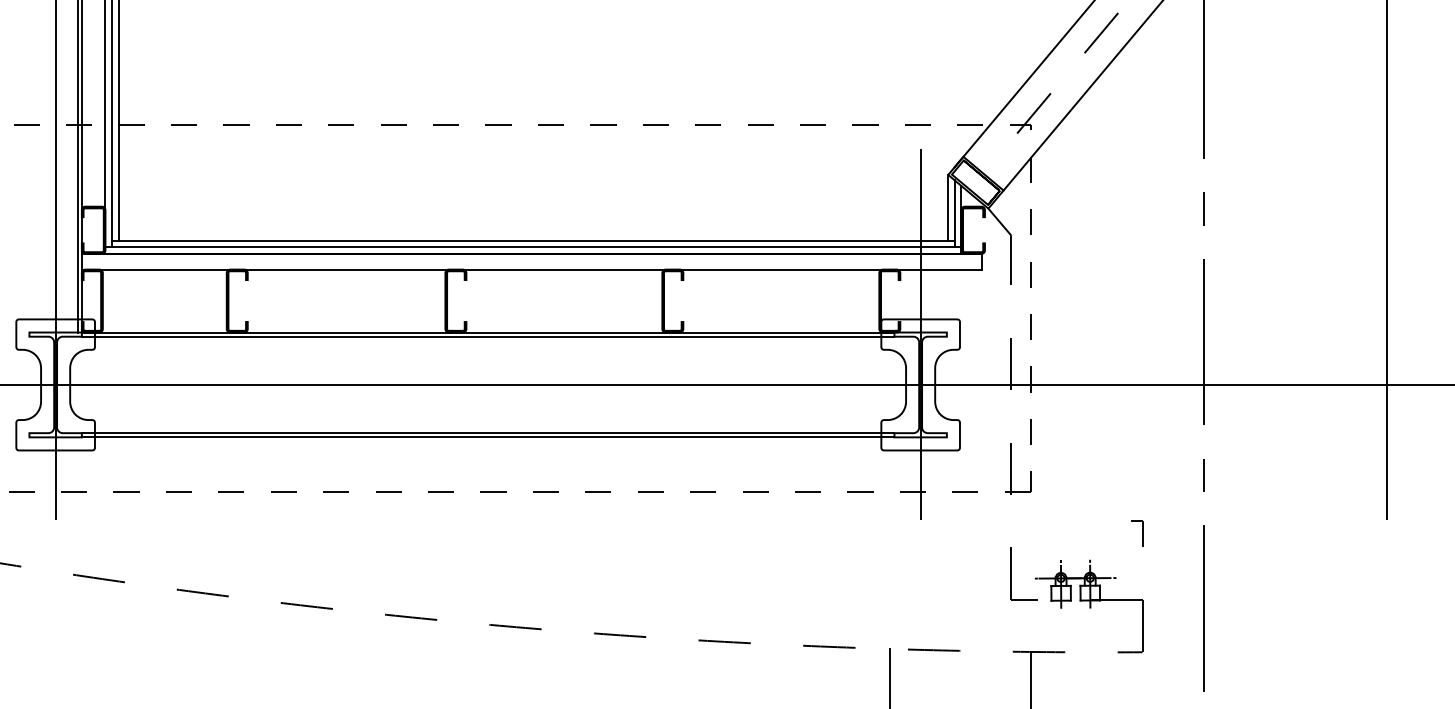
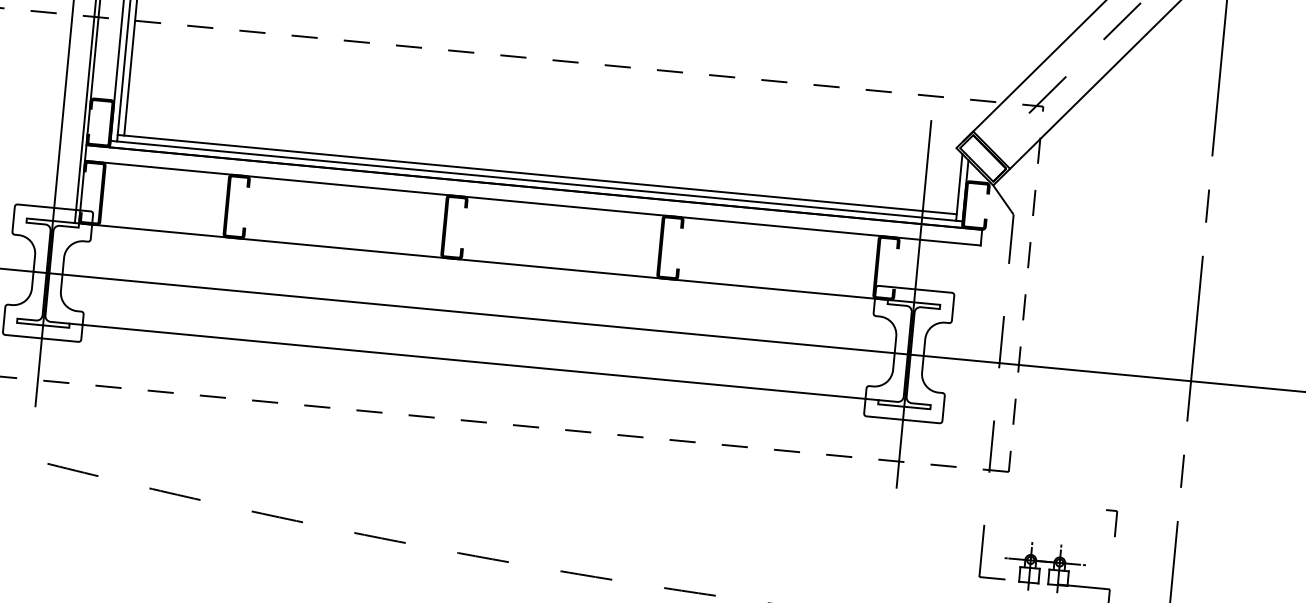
line: (948, 207) -> (953, 180), removed
line: (487, 336) -> (482, 265), removed
line: (487, 437) -> (473, 366), removed

